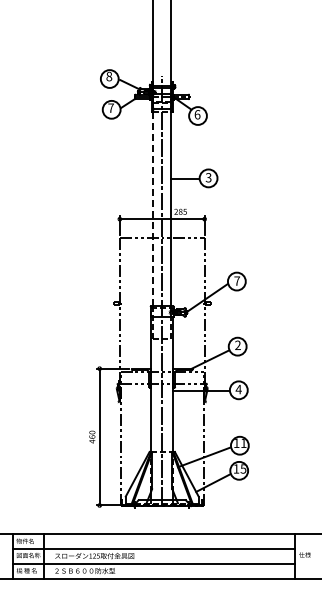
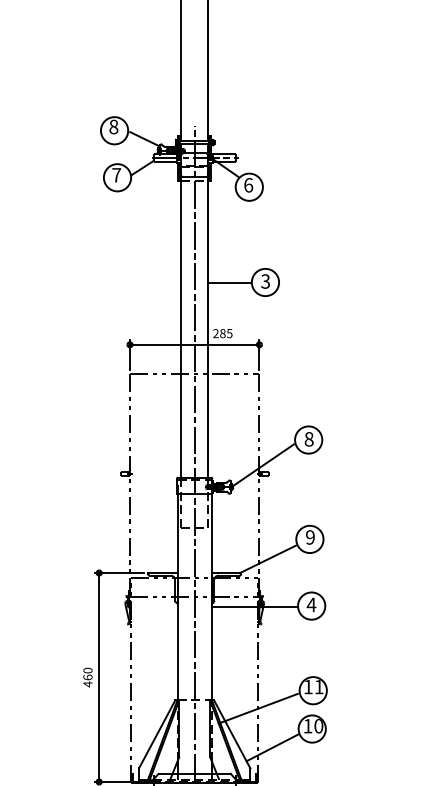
line: (153, 206) -> (181, 325), dashed -> solid
text: (237, 280) -> (309, 438), 7 -> 8
text: (237, 345) -> (309, 537), 2 -> 9
text: (243, 468) -> (318, 725), 15 -> 10

